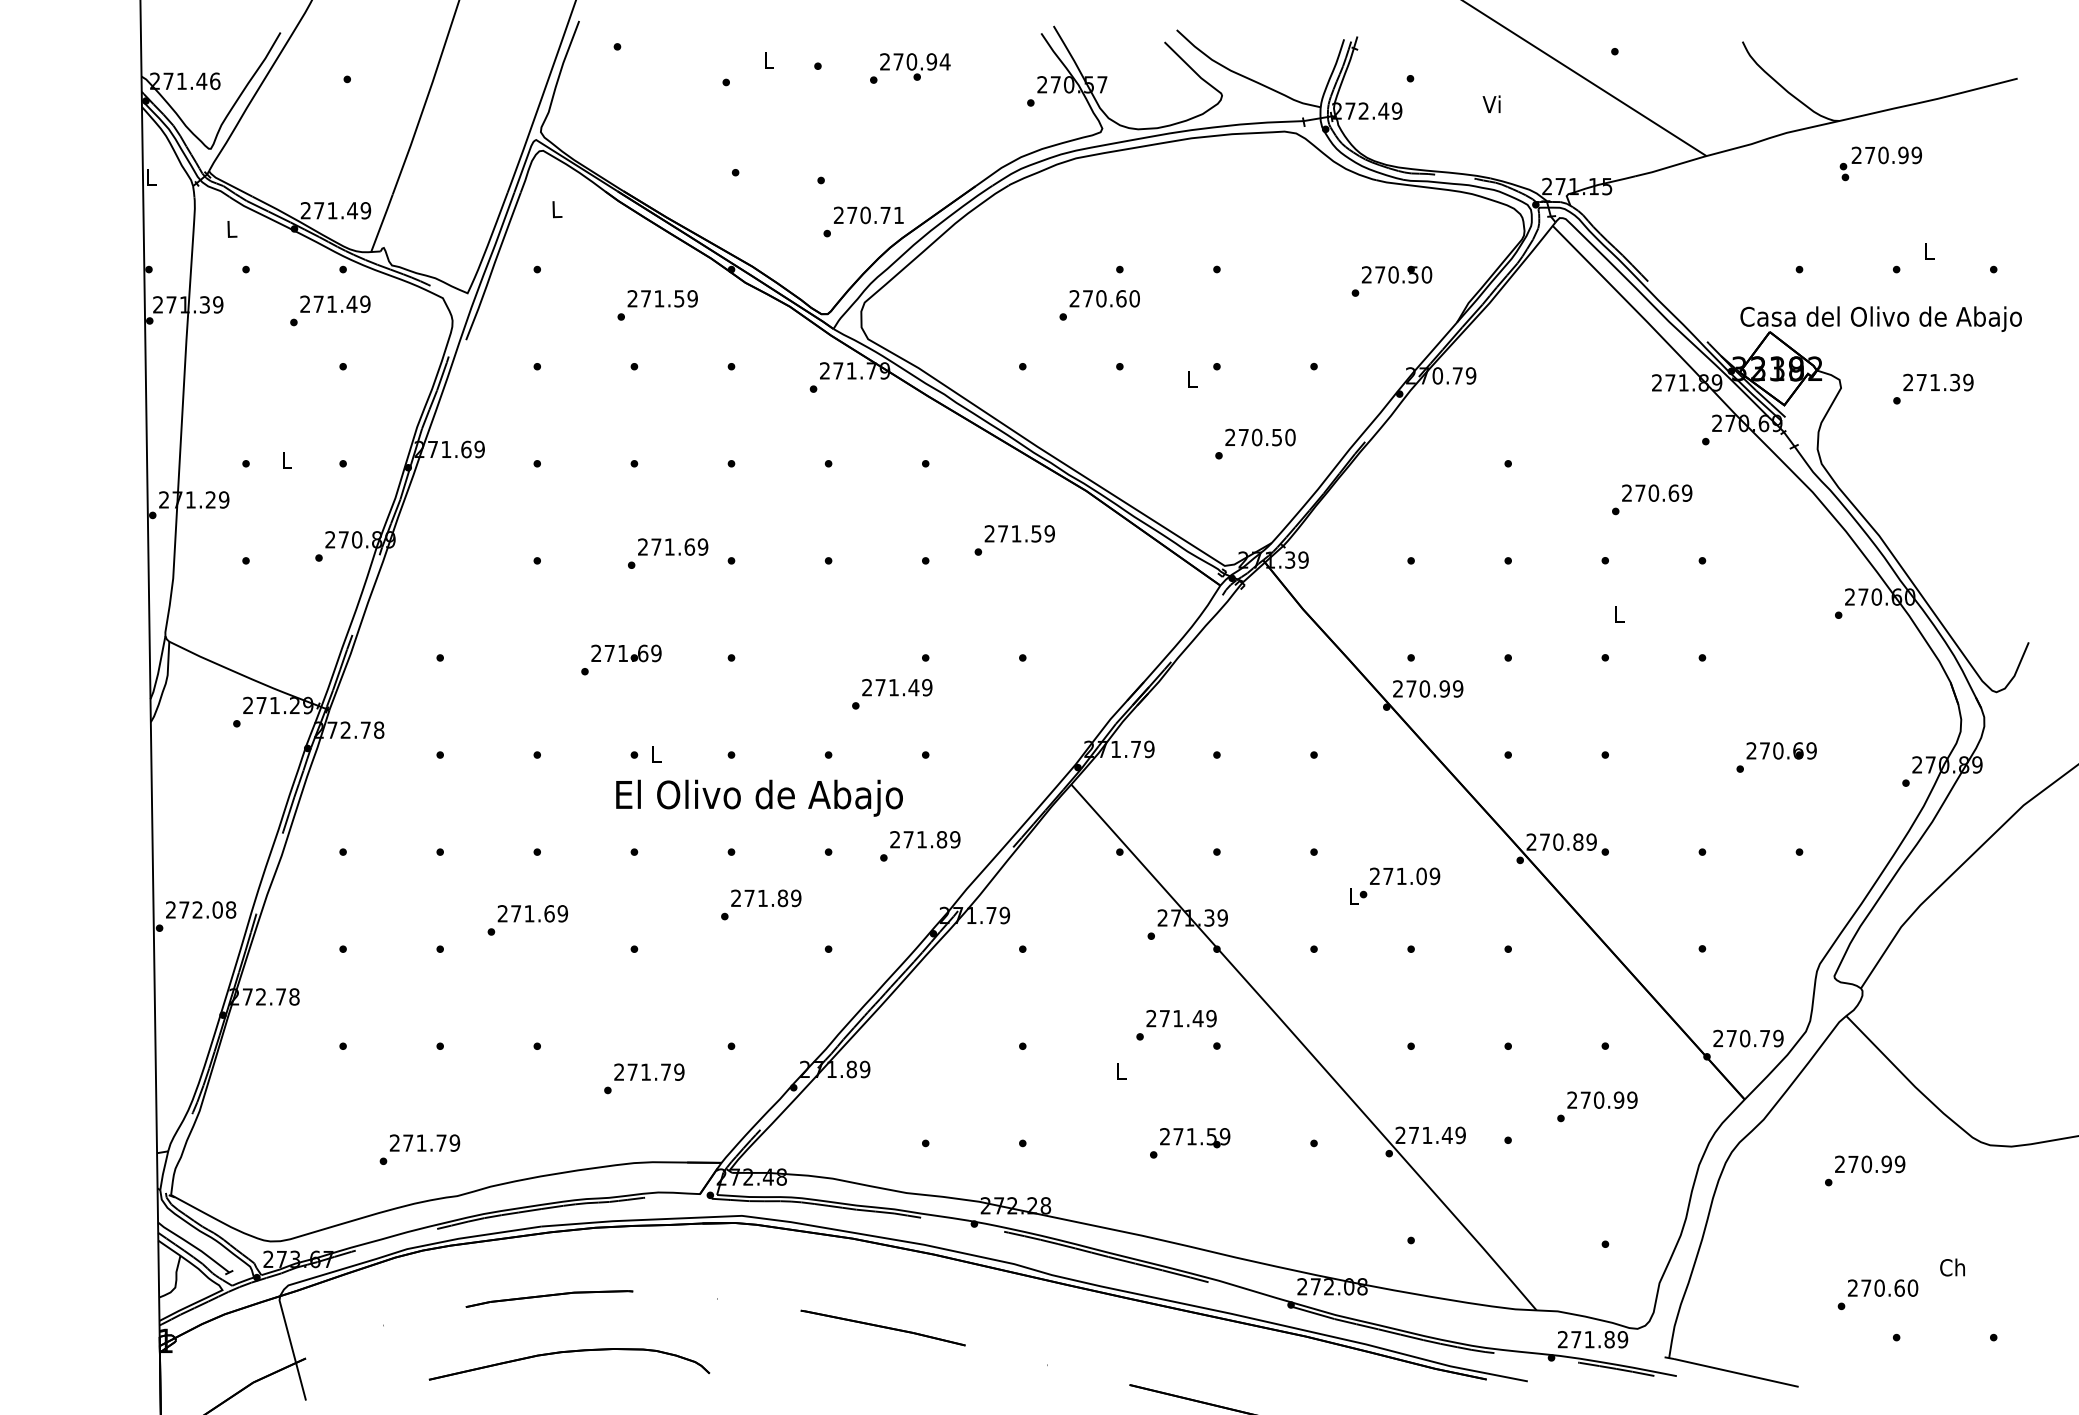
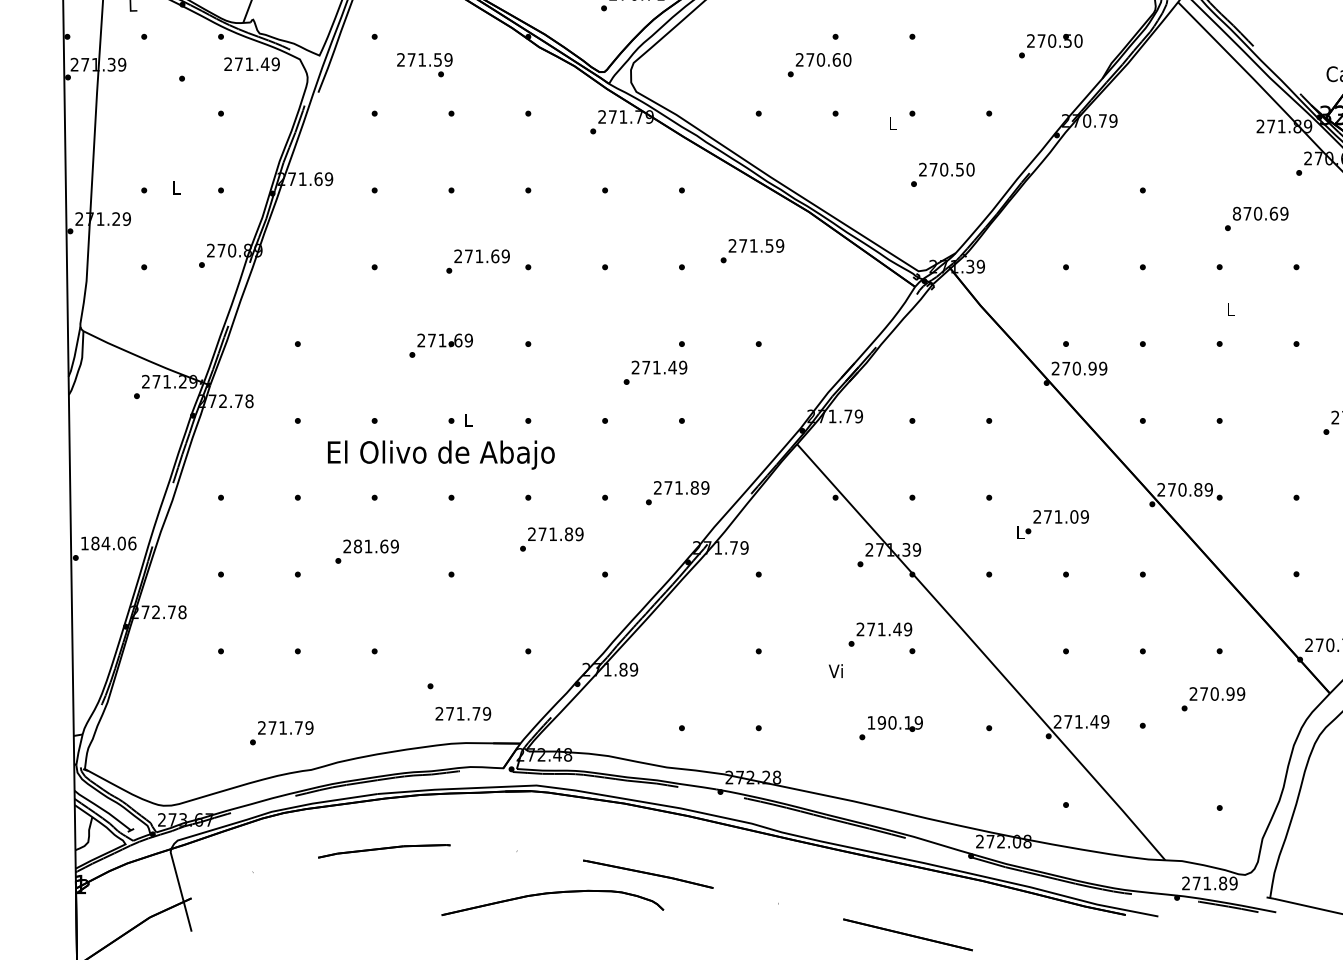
text: (662, 298) -> (424, 59), moved
text: (335, 303) -> (252, 63), moved
text: (1627, 492) -> (1237, 213), 270.69 -> 870.69
text: (759, 797) -> (441, 454), moved
text: (201, 909) -> (108, 543), 272.08 -> 184.06
text: (516, 913) -> (358, 546), 271.69 -> 281.69
text: (1120, 1070) -> (836, 670), L -> Vi
text: (649, 1071) -> (463, 713), moved
text: (1188, 1136) -> (889, 722), 271.59 -> 190.19
part: (569, 1352) -> (552, 893), moved

